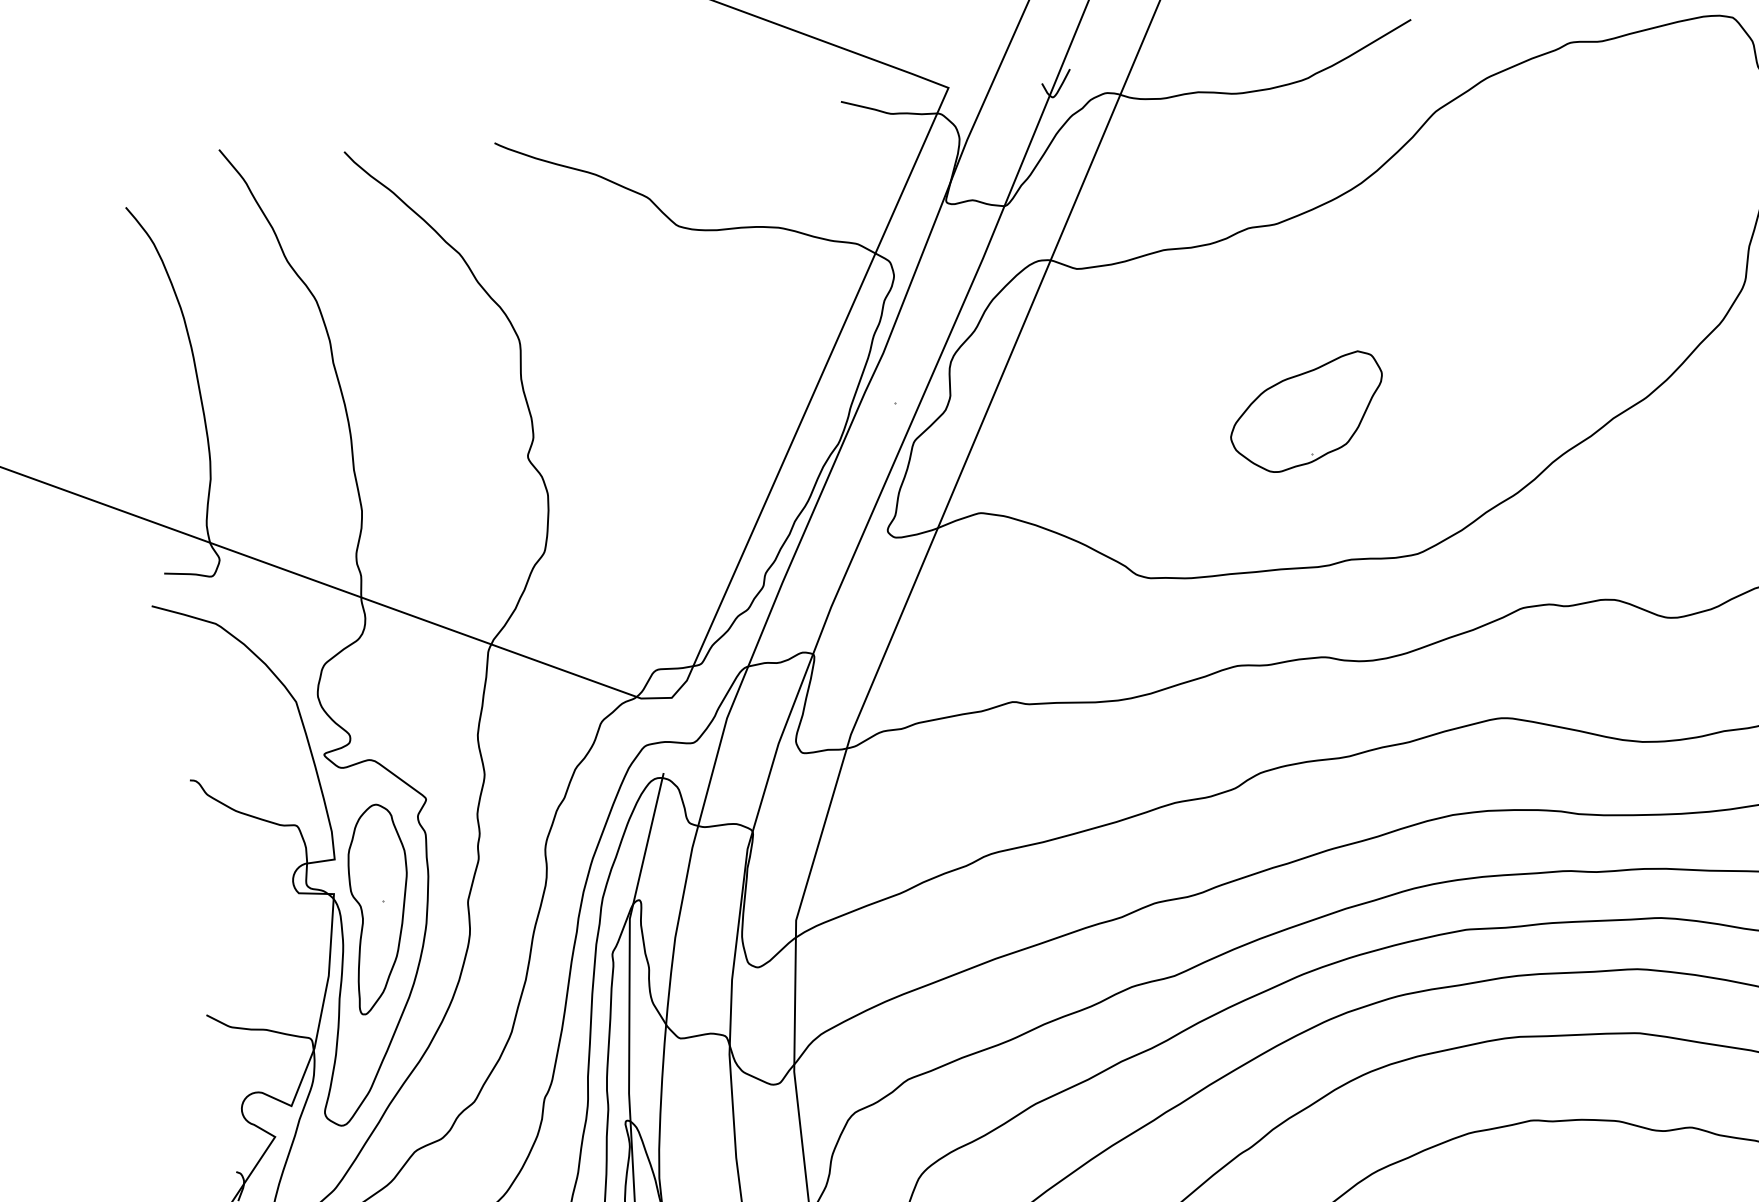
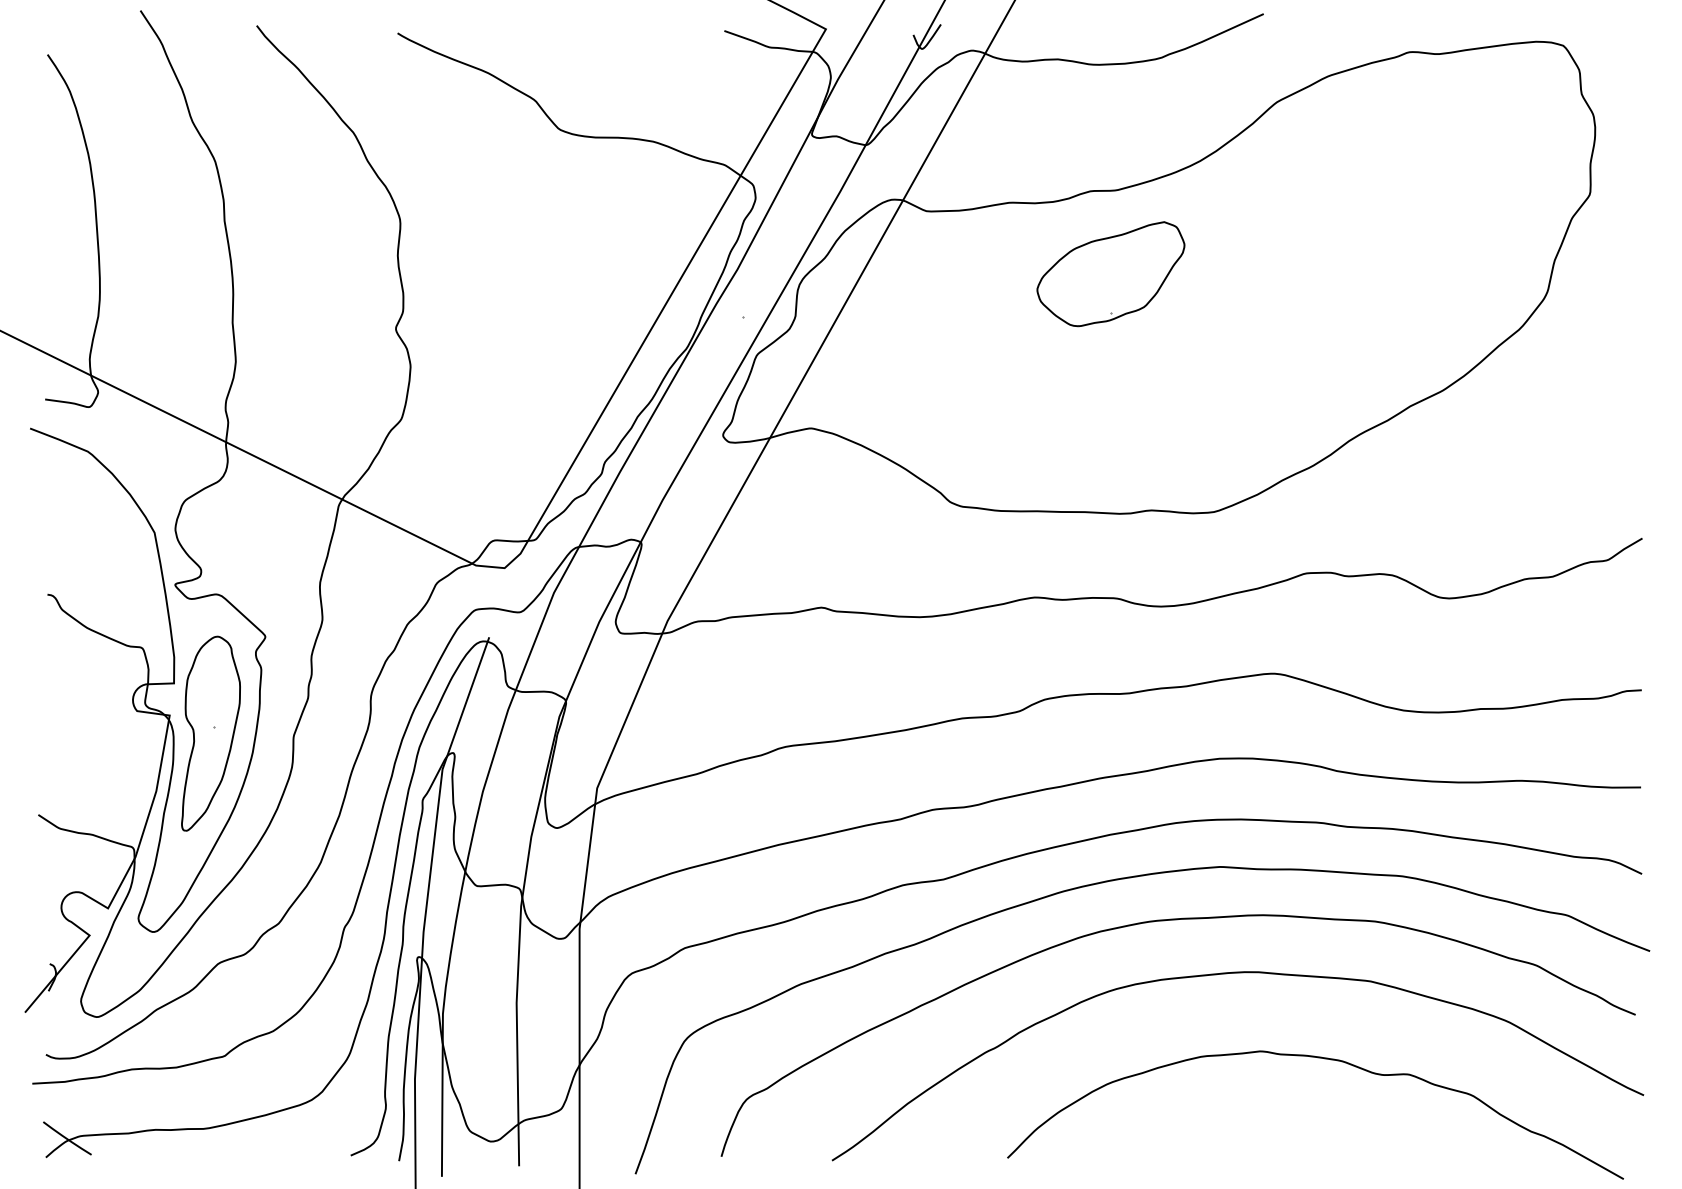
part: (1306, 413) -> (1110, 274), moved

